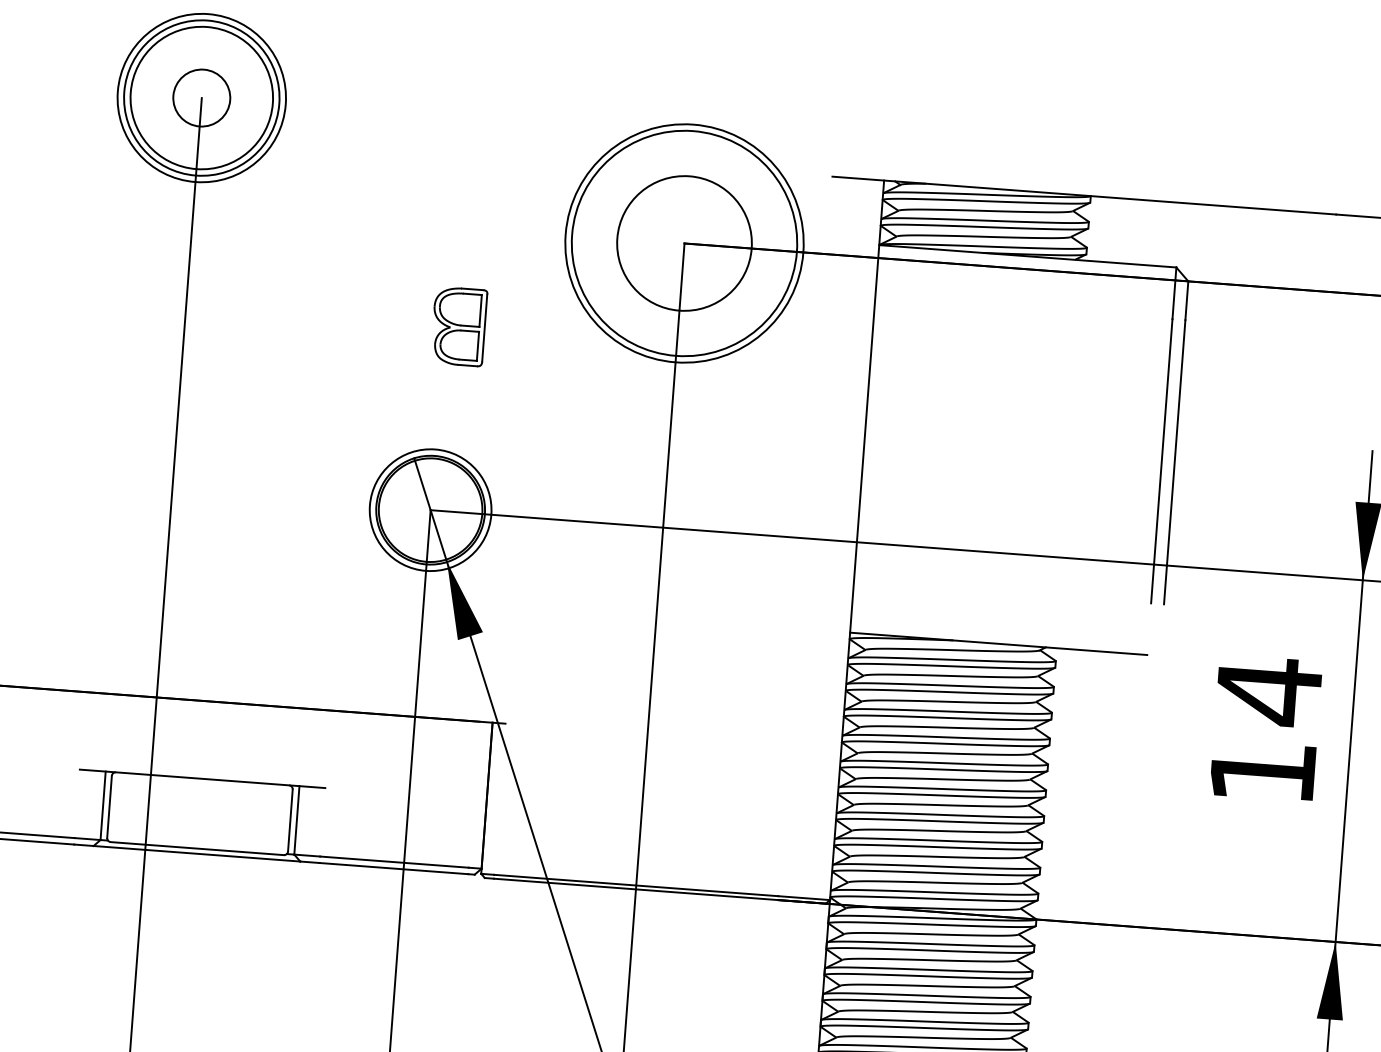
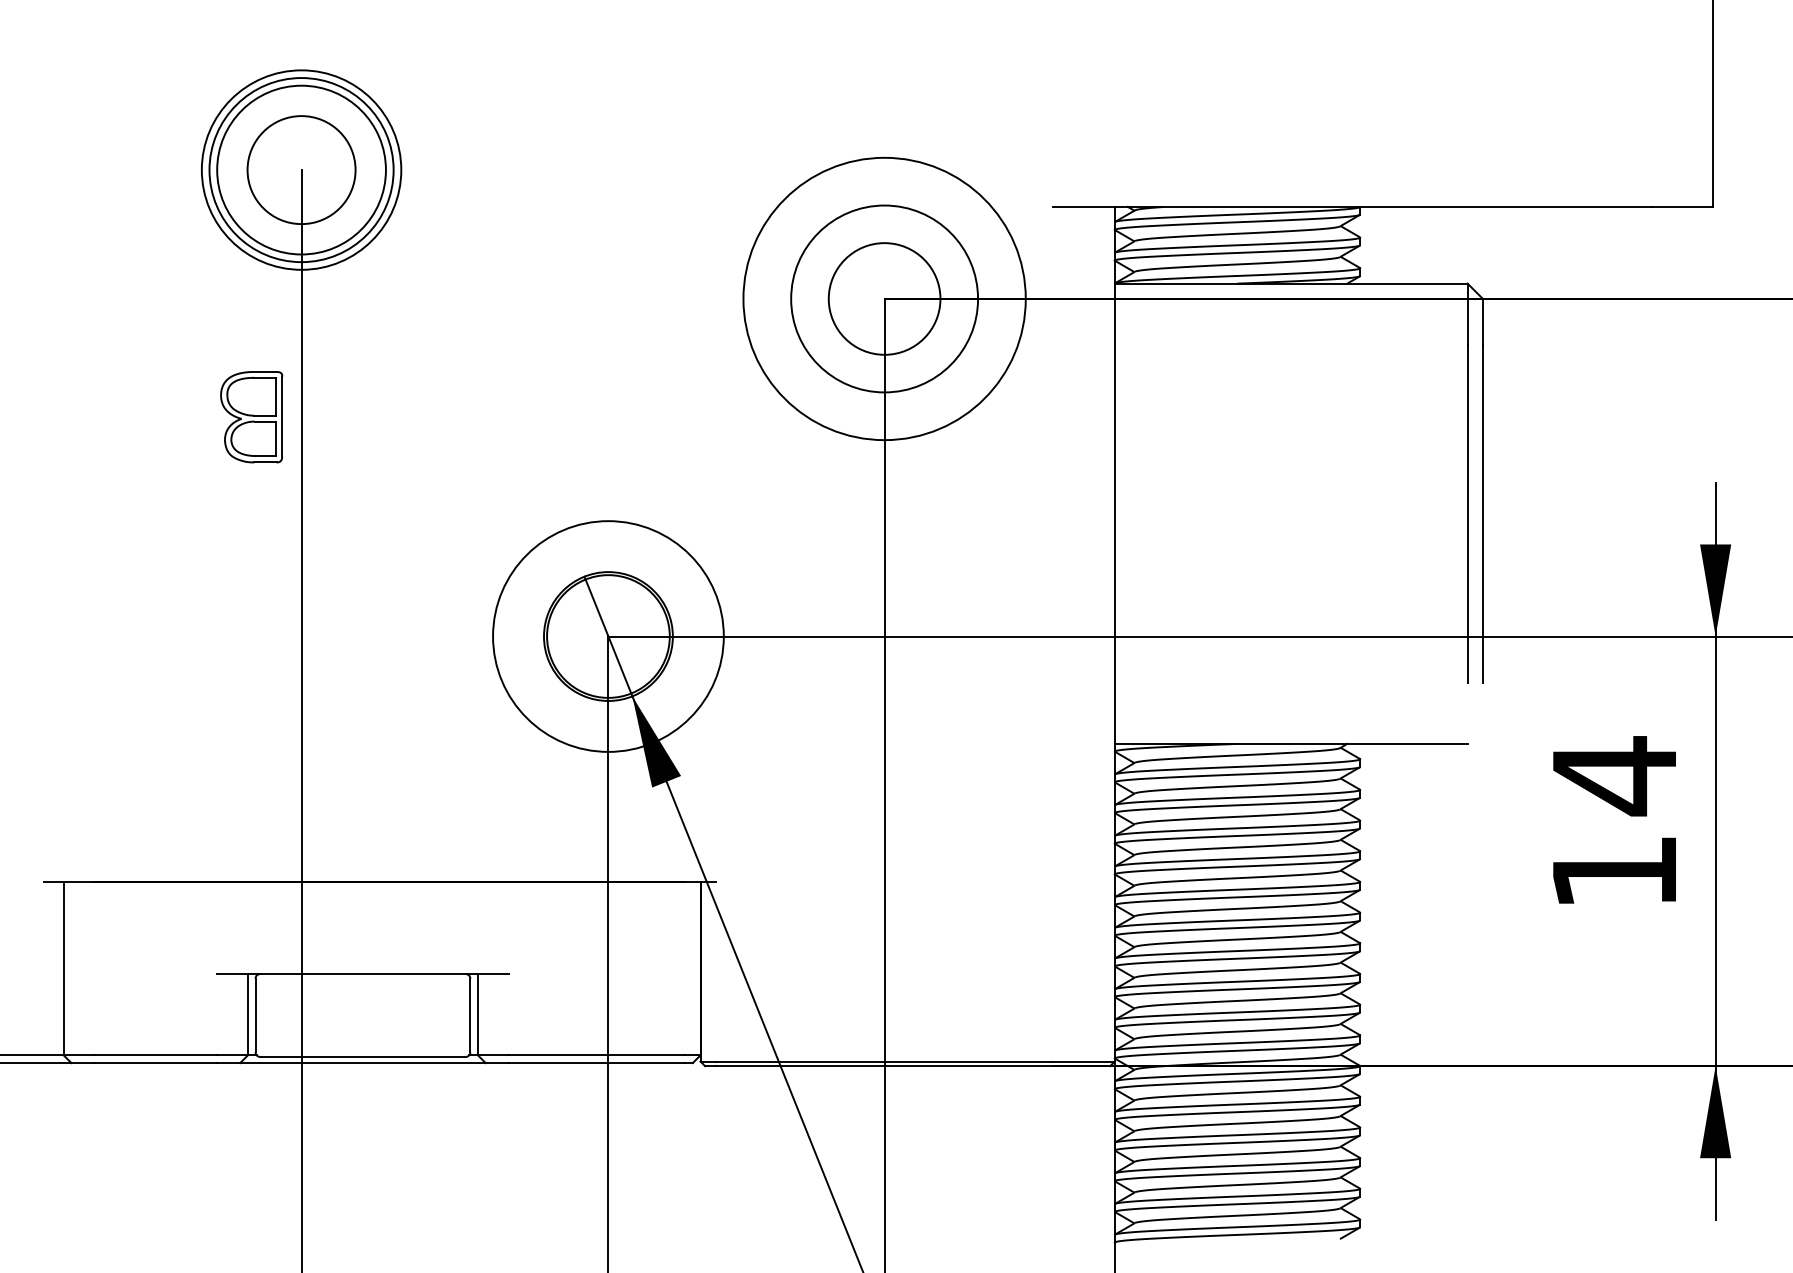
circle: (201, 97) -> (301, 169), size x1.6
circle: (684, 243) -> (884, 298), size x0.7
circle: (684, 243) -> (884, 298), size x0.7
part: (458, 326) -> (251, 417), moved
circle: (430, 510) -> (608, 636), size x1.6

